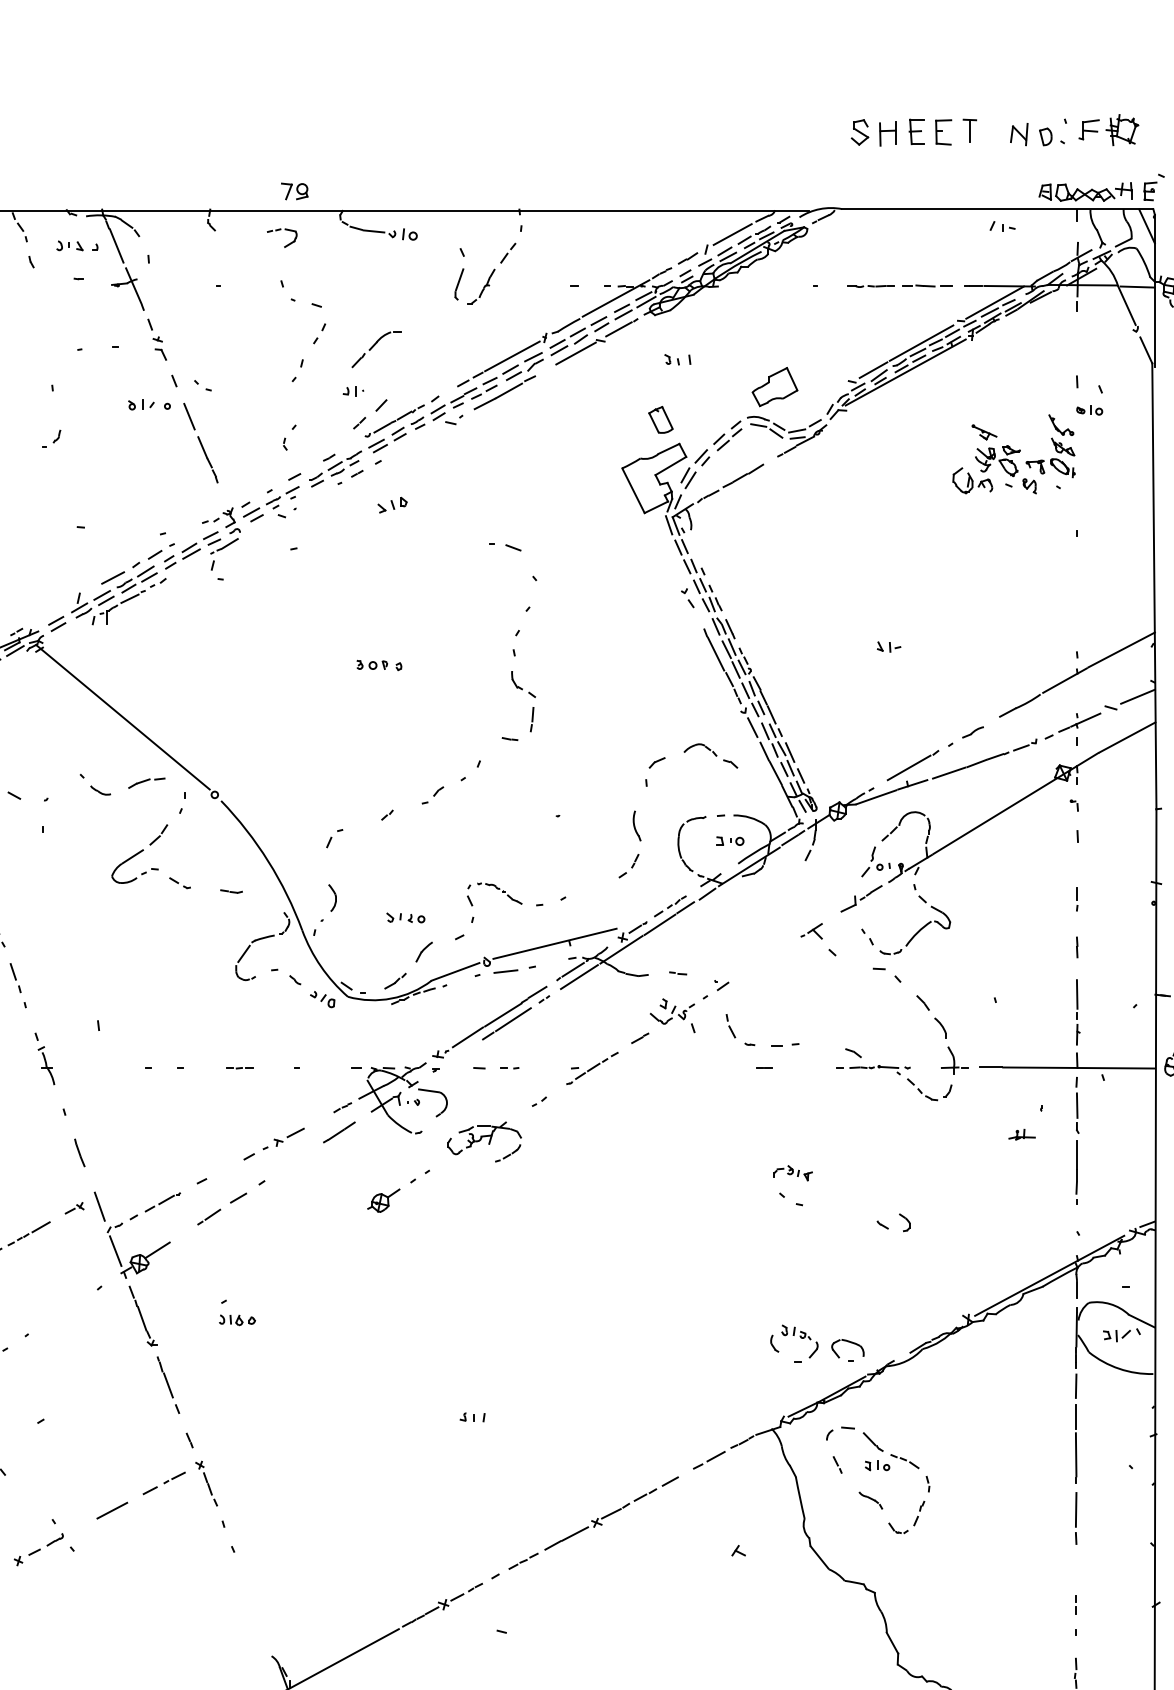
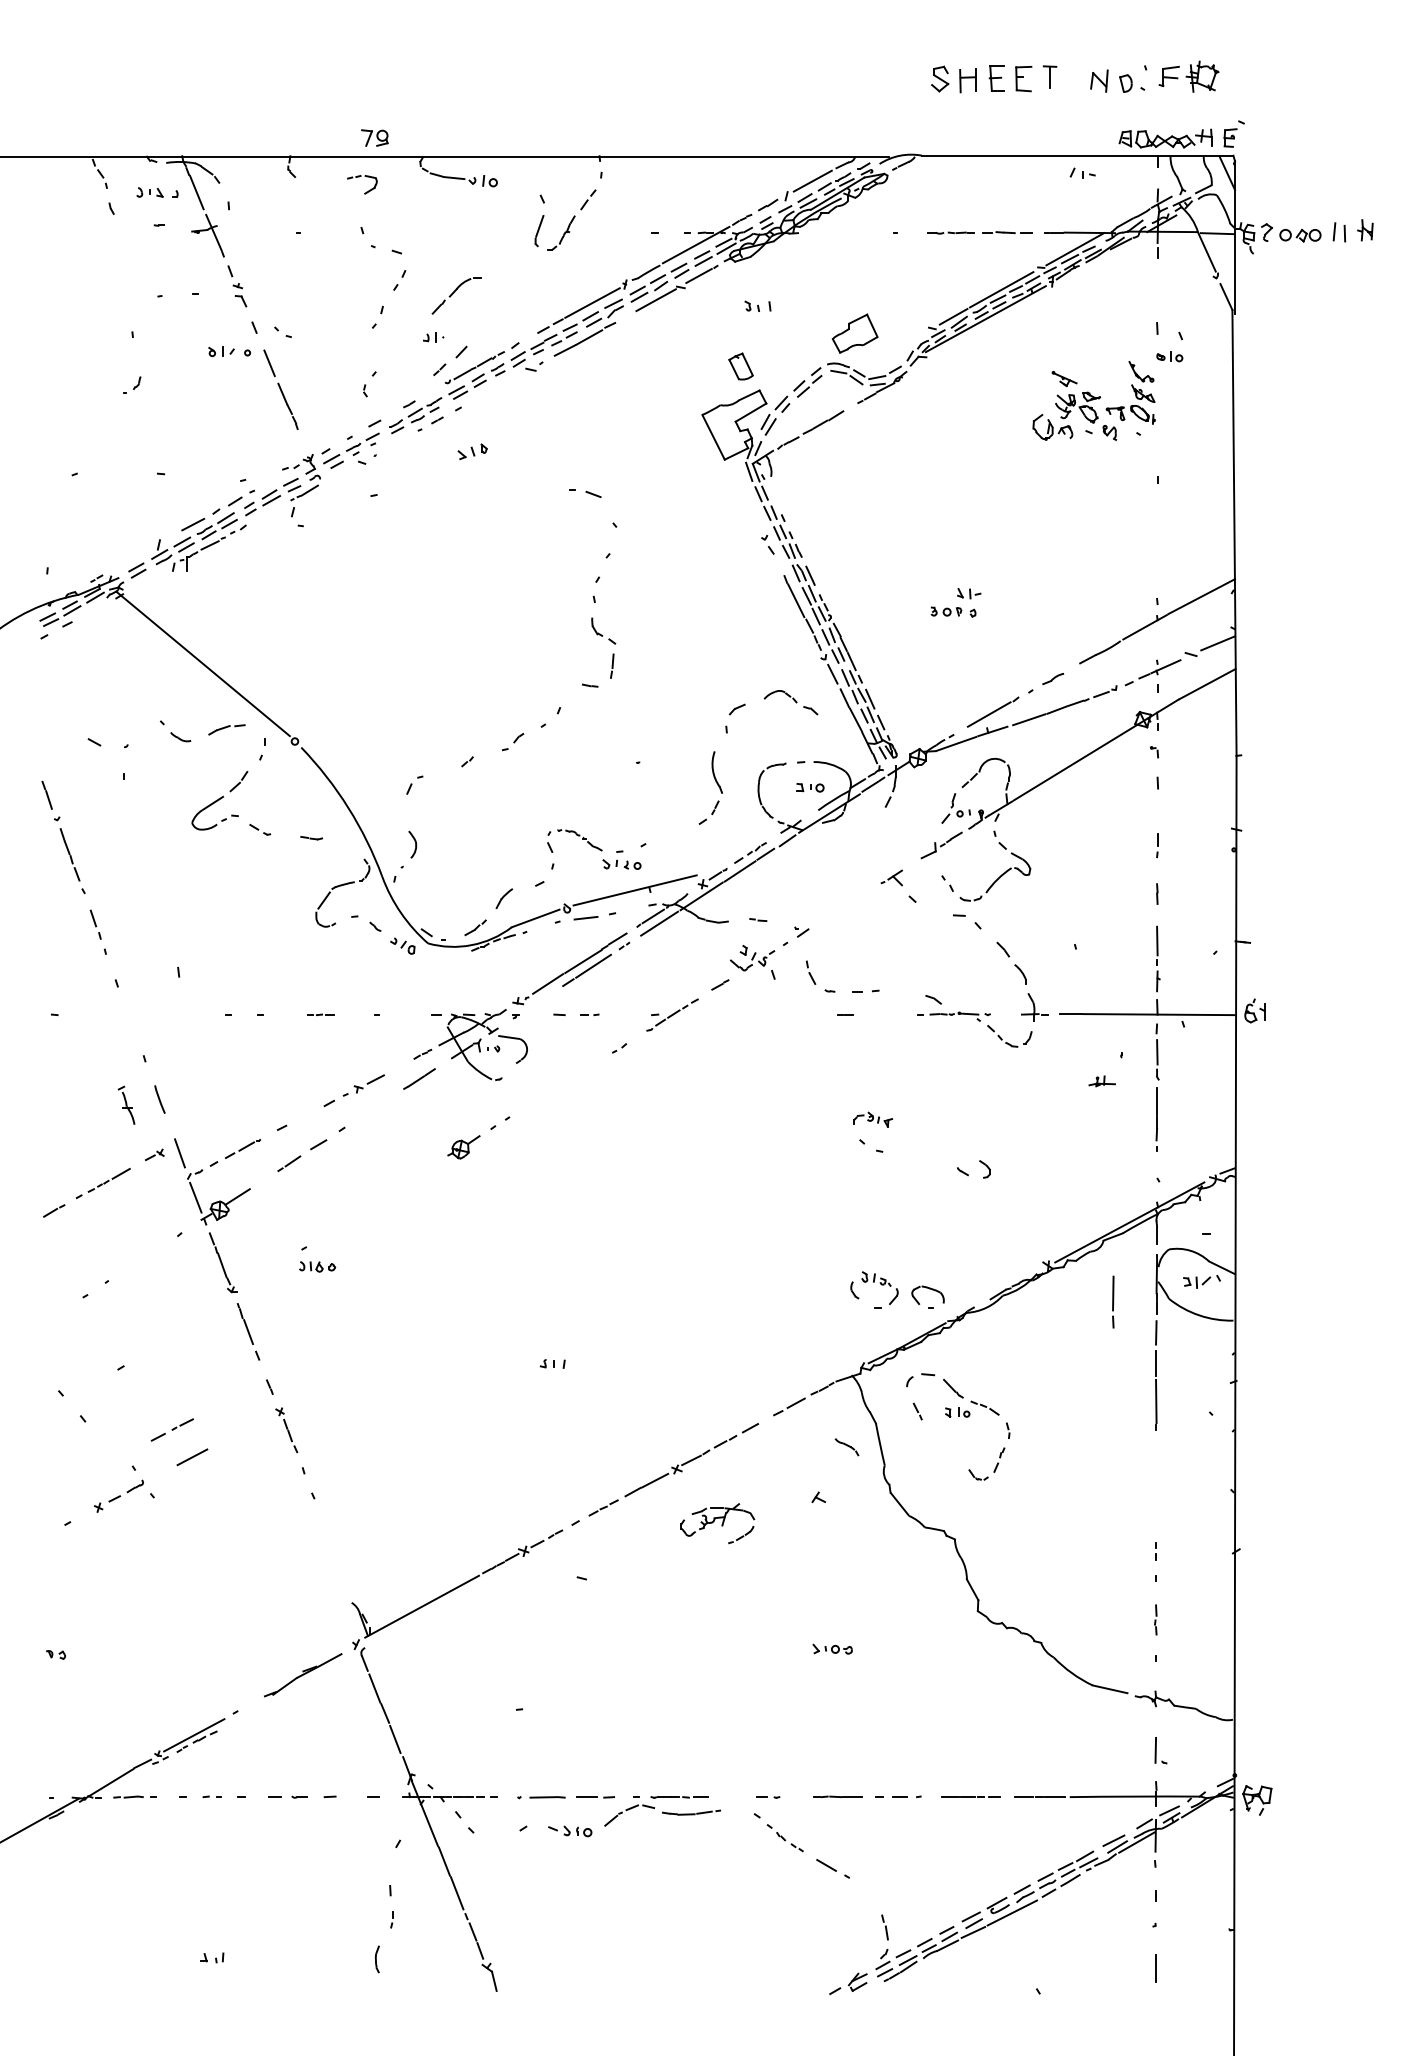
part: (379, 664) -> (953, 611), moved
part: (636, 825) -> (716, 772), size x1.4
part: (405, 917) -> (621, 864), moved
part: (46, 1064) -> (126, 1104), moved
part: (484, 1141) -> (717, 1523), moved
line: (163, 1482) -> (171, 1429), moved
part: (870, 1500) -> (846, 1447), moved
line: (1076, 1517) -> (1113, 1301), moved

